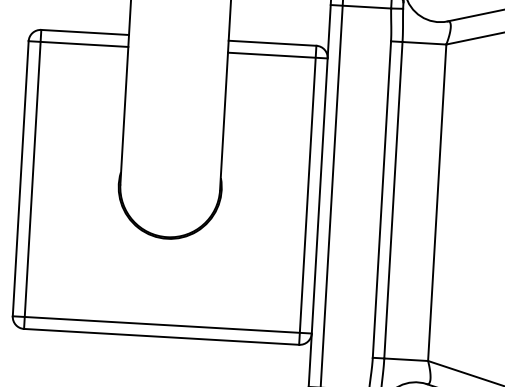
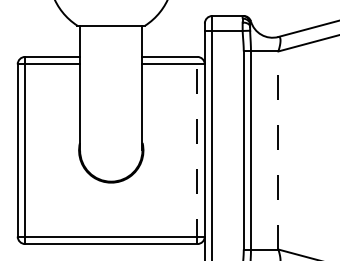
line: (307, 195) -> (197, 150), solid -> dashed
line: (437, 202) -> (278, 150), solid -> dashed

